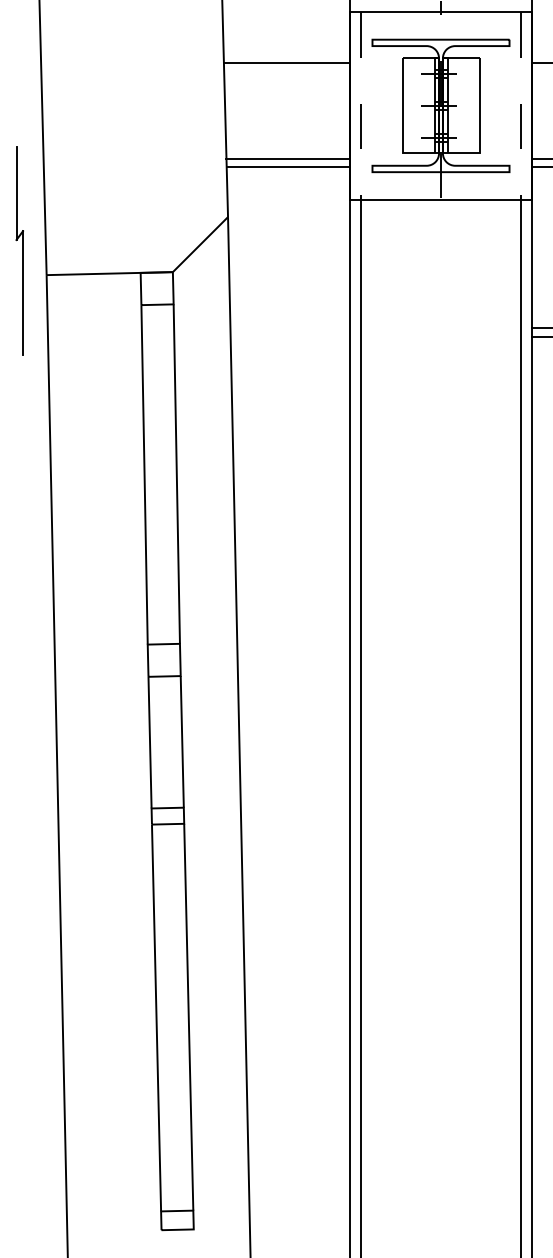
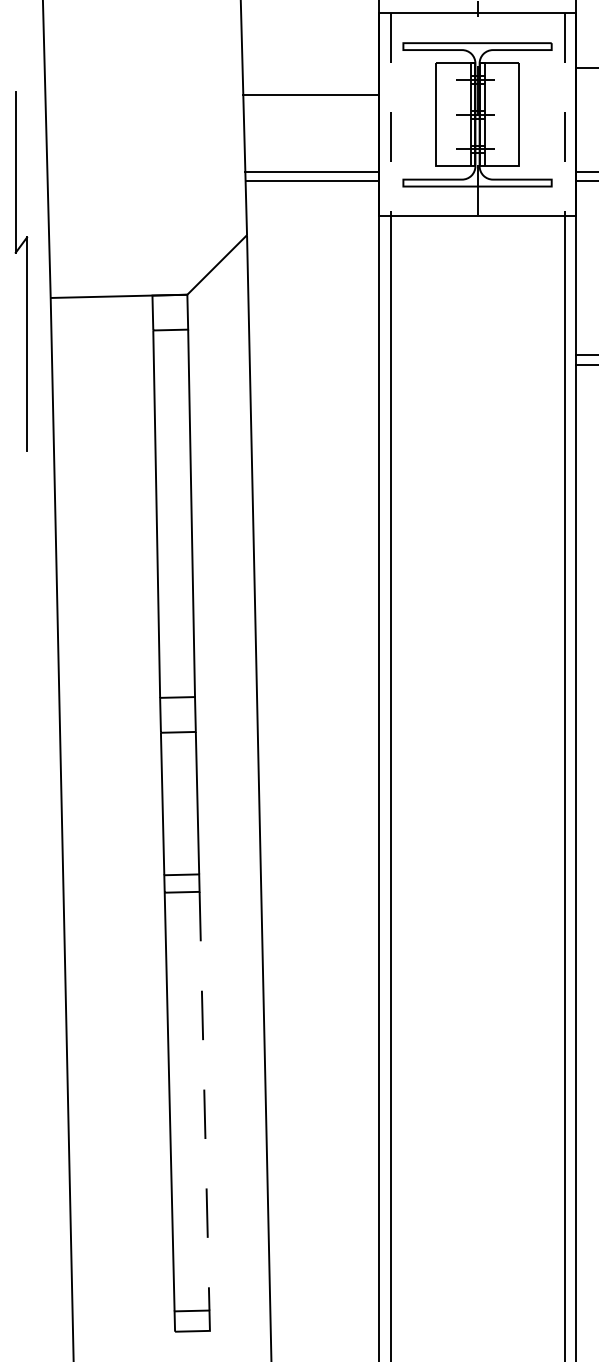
line: (286, 62) -> (310, 94), moved
part: (19, 250) -> (21, 271), size x1.6
line: (188, 1017) -> (204, 1101), solid -> dashed

